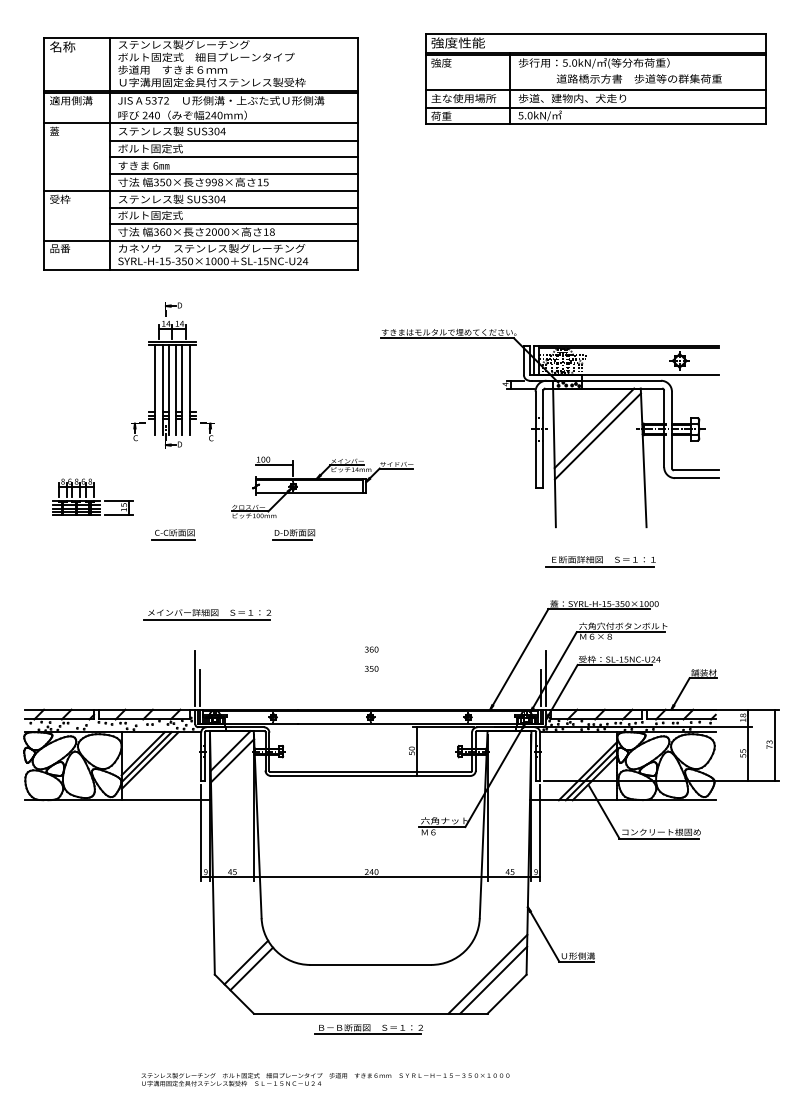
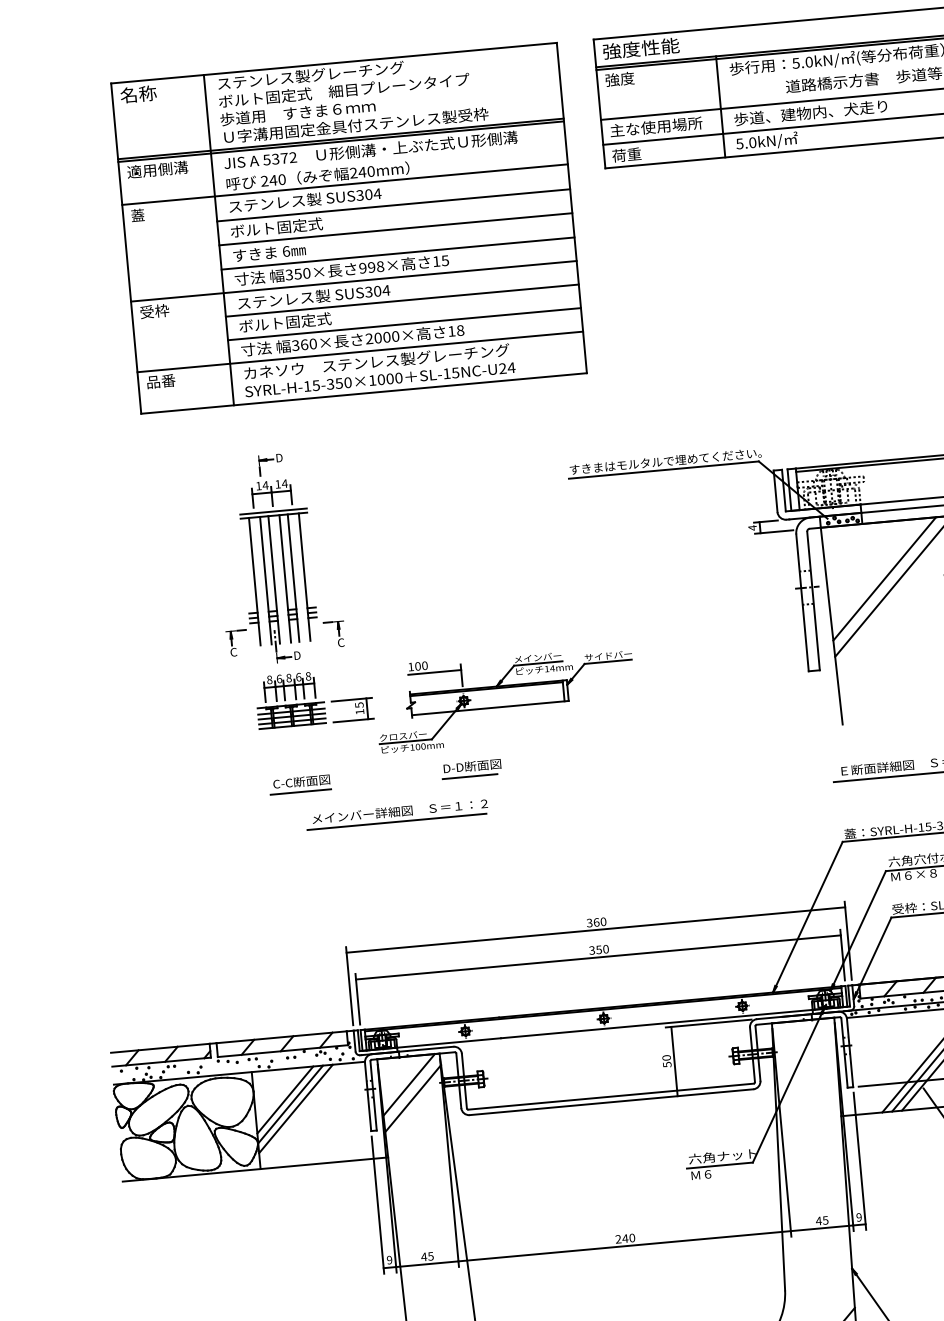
part: (200, 153) -> (348, 228), moved
part: (92, 496) -> (313, 697), moved
part: (207, 614) -> (397, 814), moved
line: (370, 654) -> (595, 929), added
line: (370, 674) -> (598, 957), added

